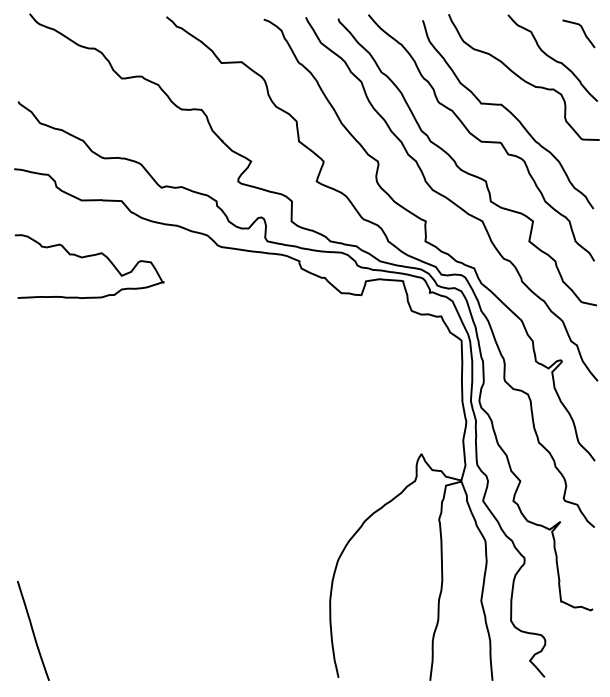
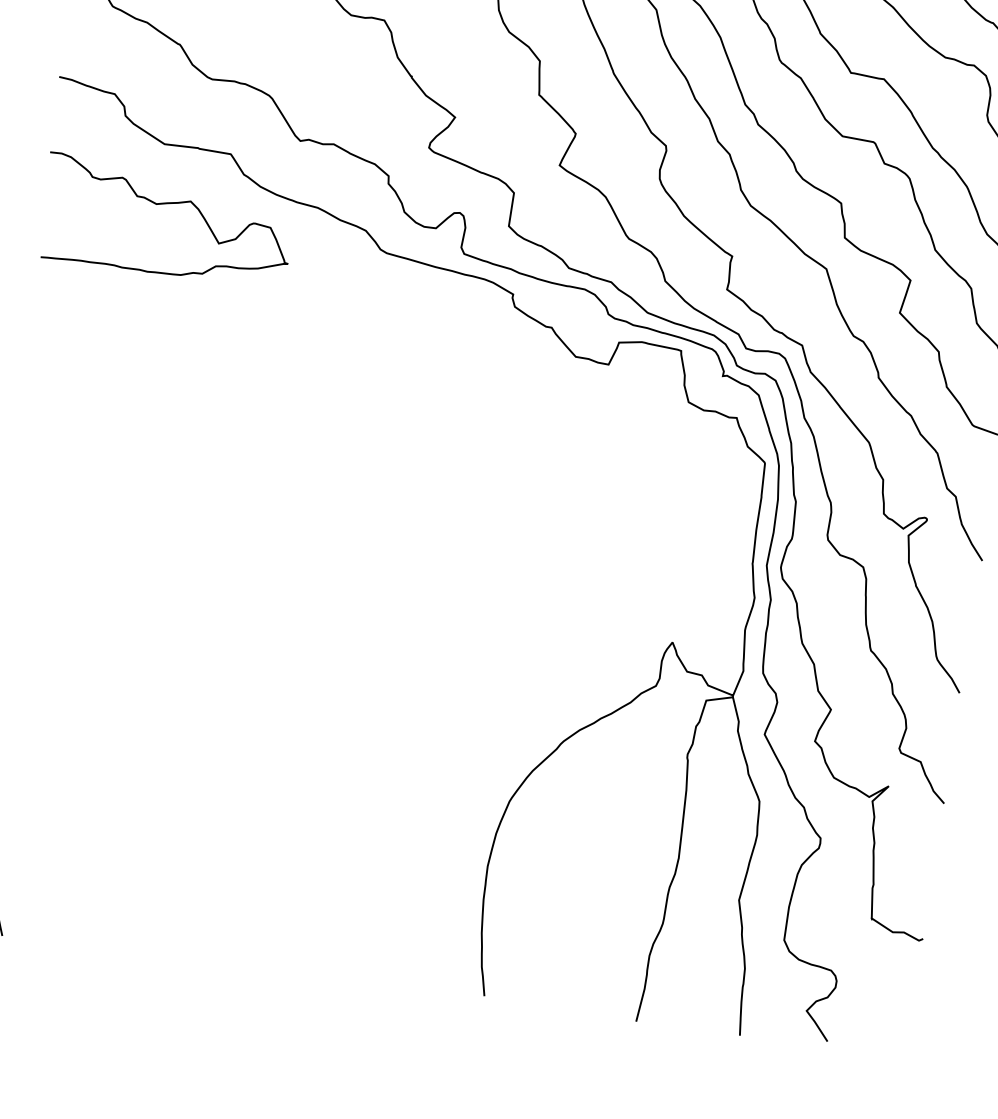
curve: (87, 257) -> (166, 205), moved

